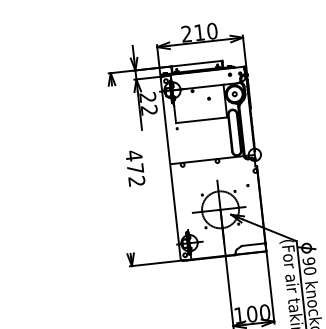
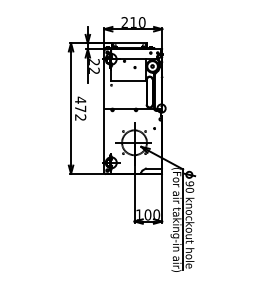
line: (121, 169) -> (71, 108), added

